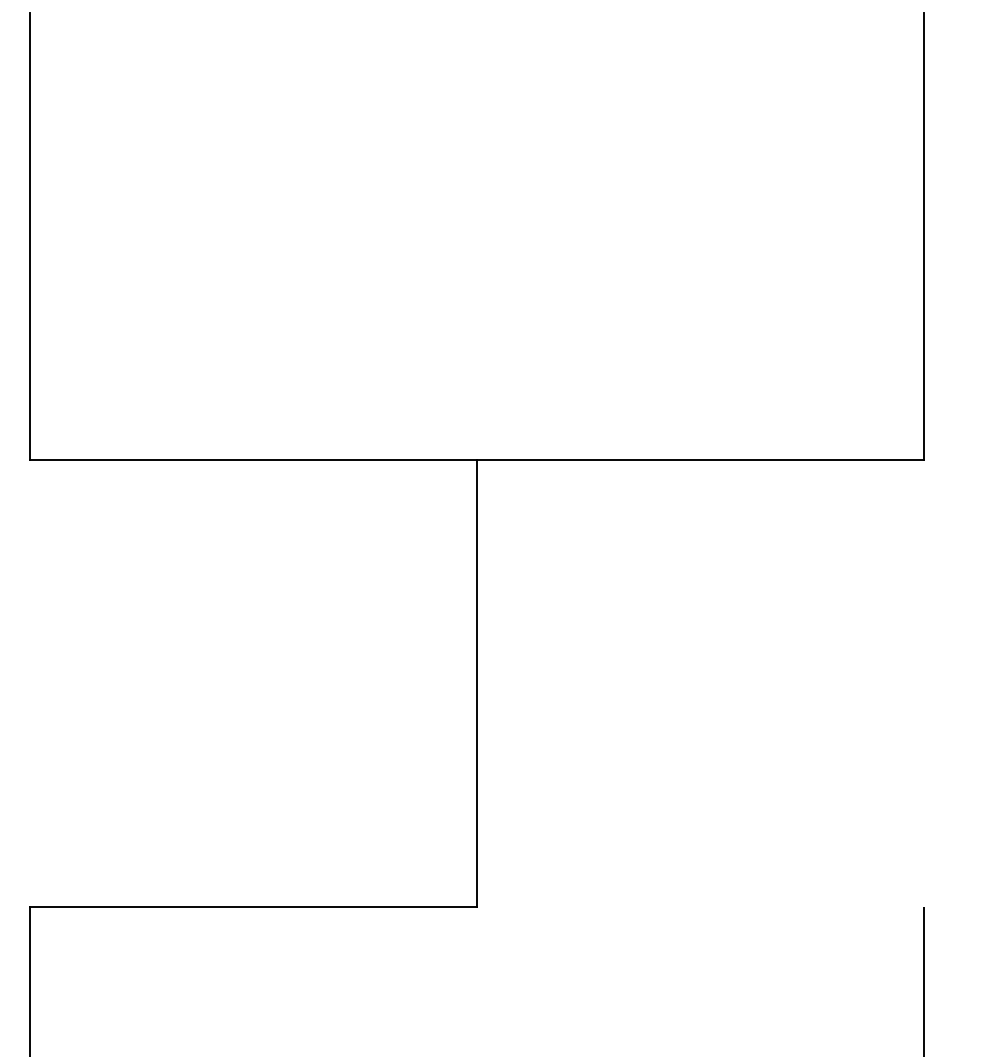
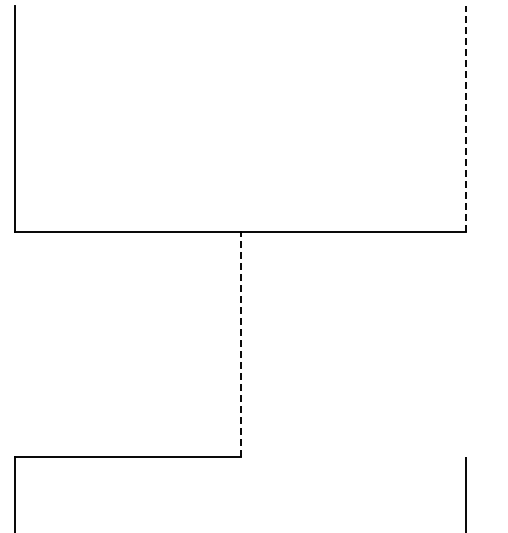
line: (922, 237) -> (465, 119), solid -> dashed
line: (476, 683) -> (240, 344), solid -> dashed

